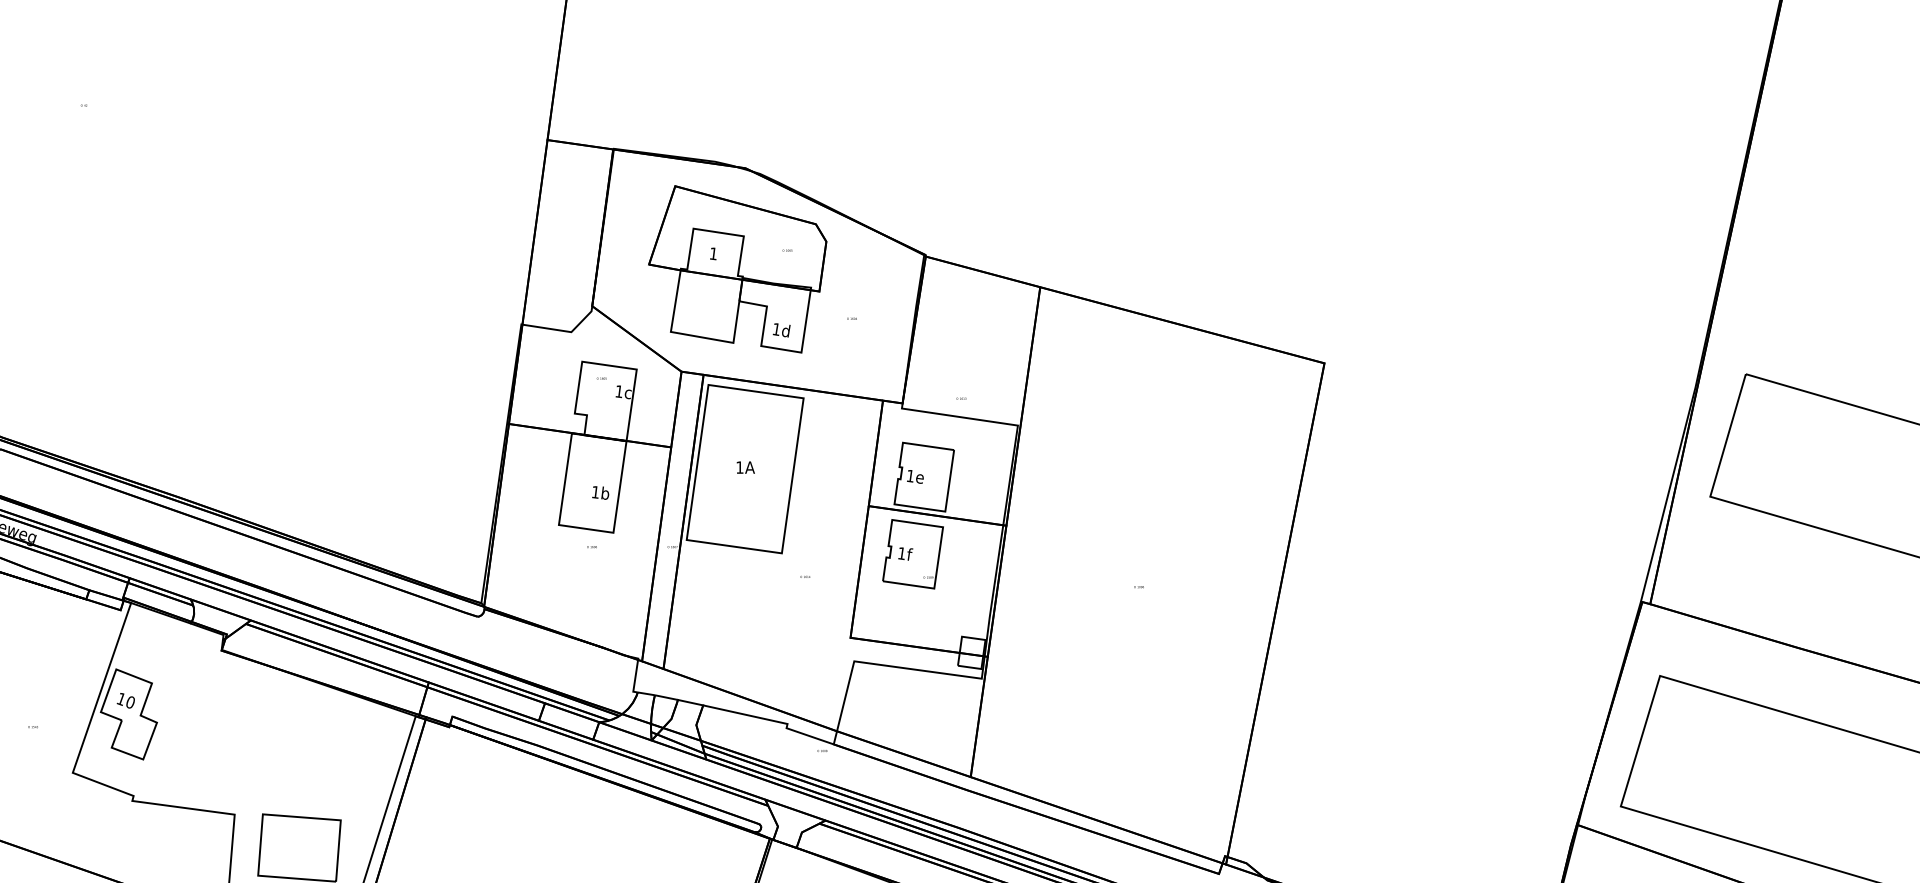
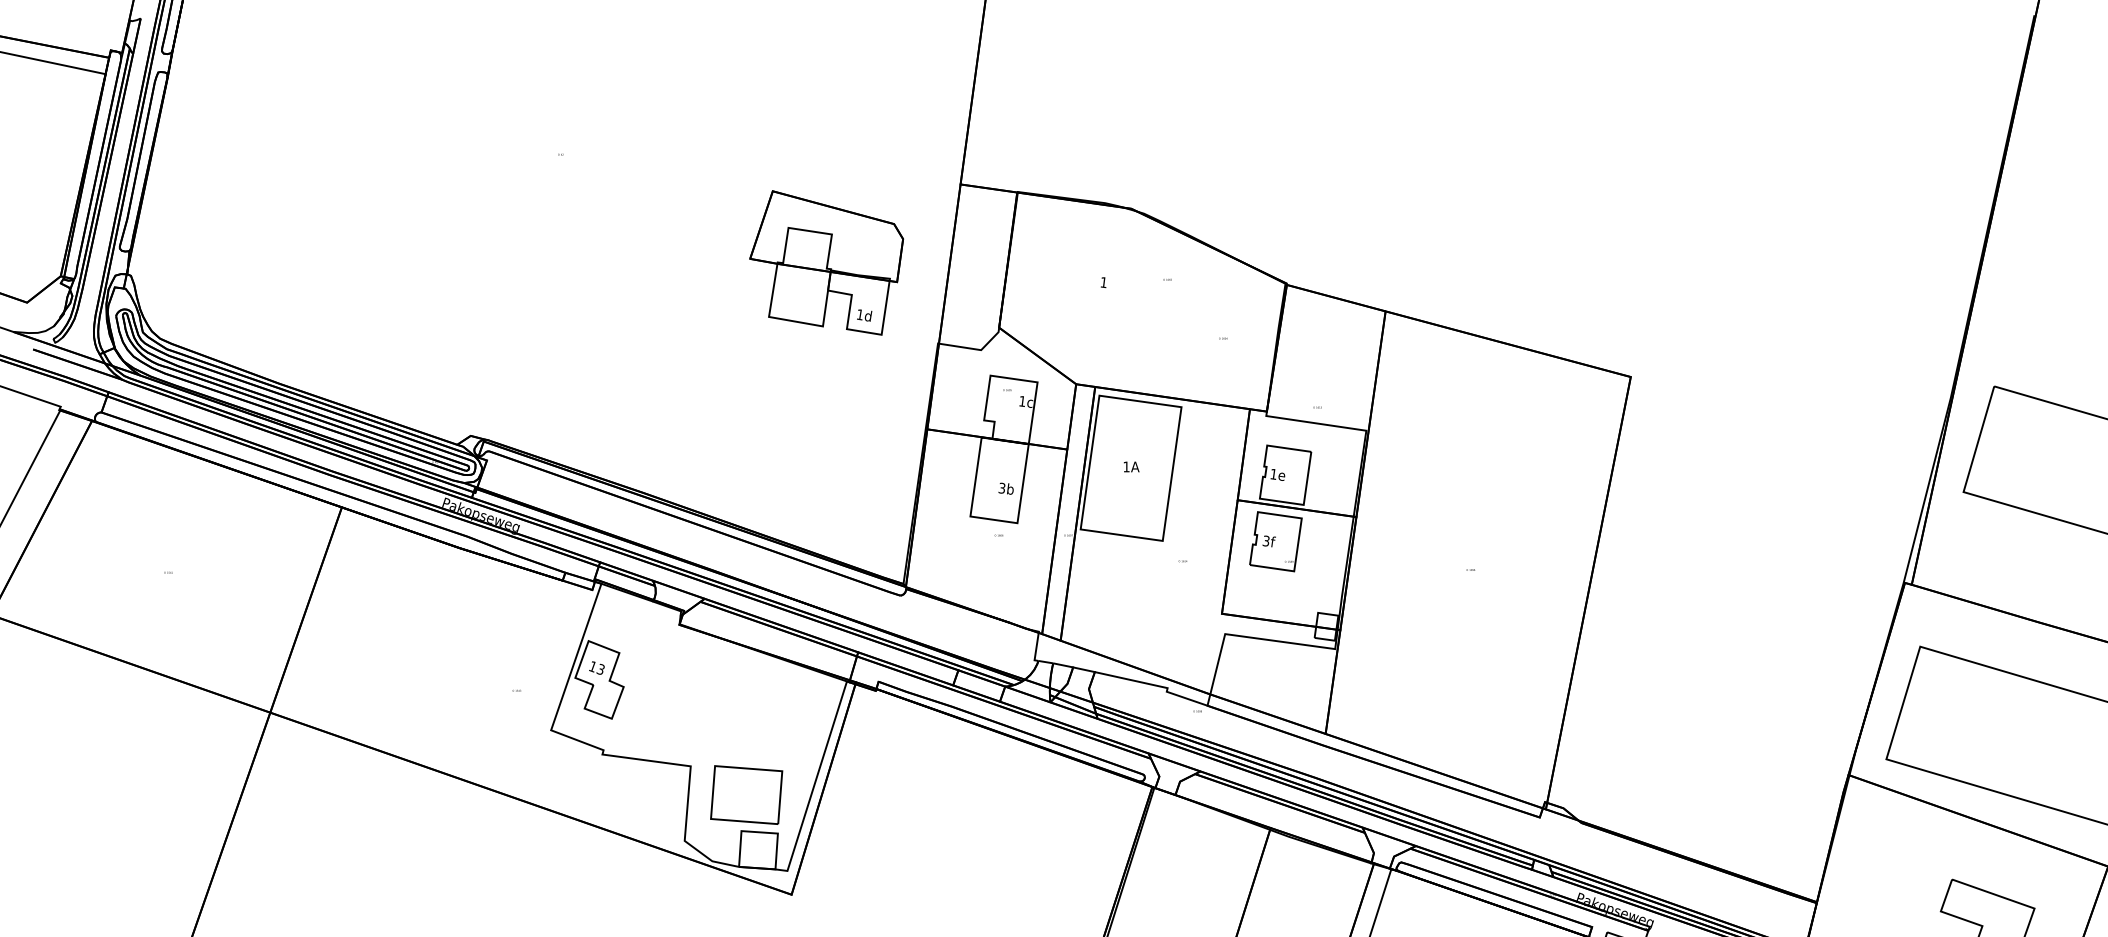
part: (737, 268) -> (826, 262), moved
text: (594, 491) -> (1001, 487), 1b -> 3b
text: (901, 552) -> (1265, 540), 1f -> 3f
text: (130, 701) -> (600, 668), 10 -> 13

